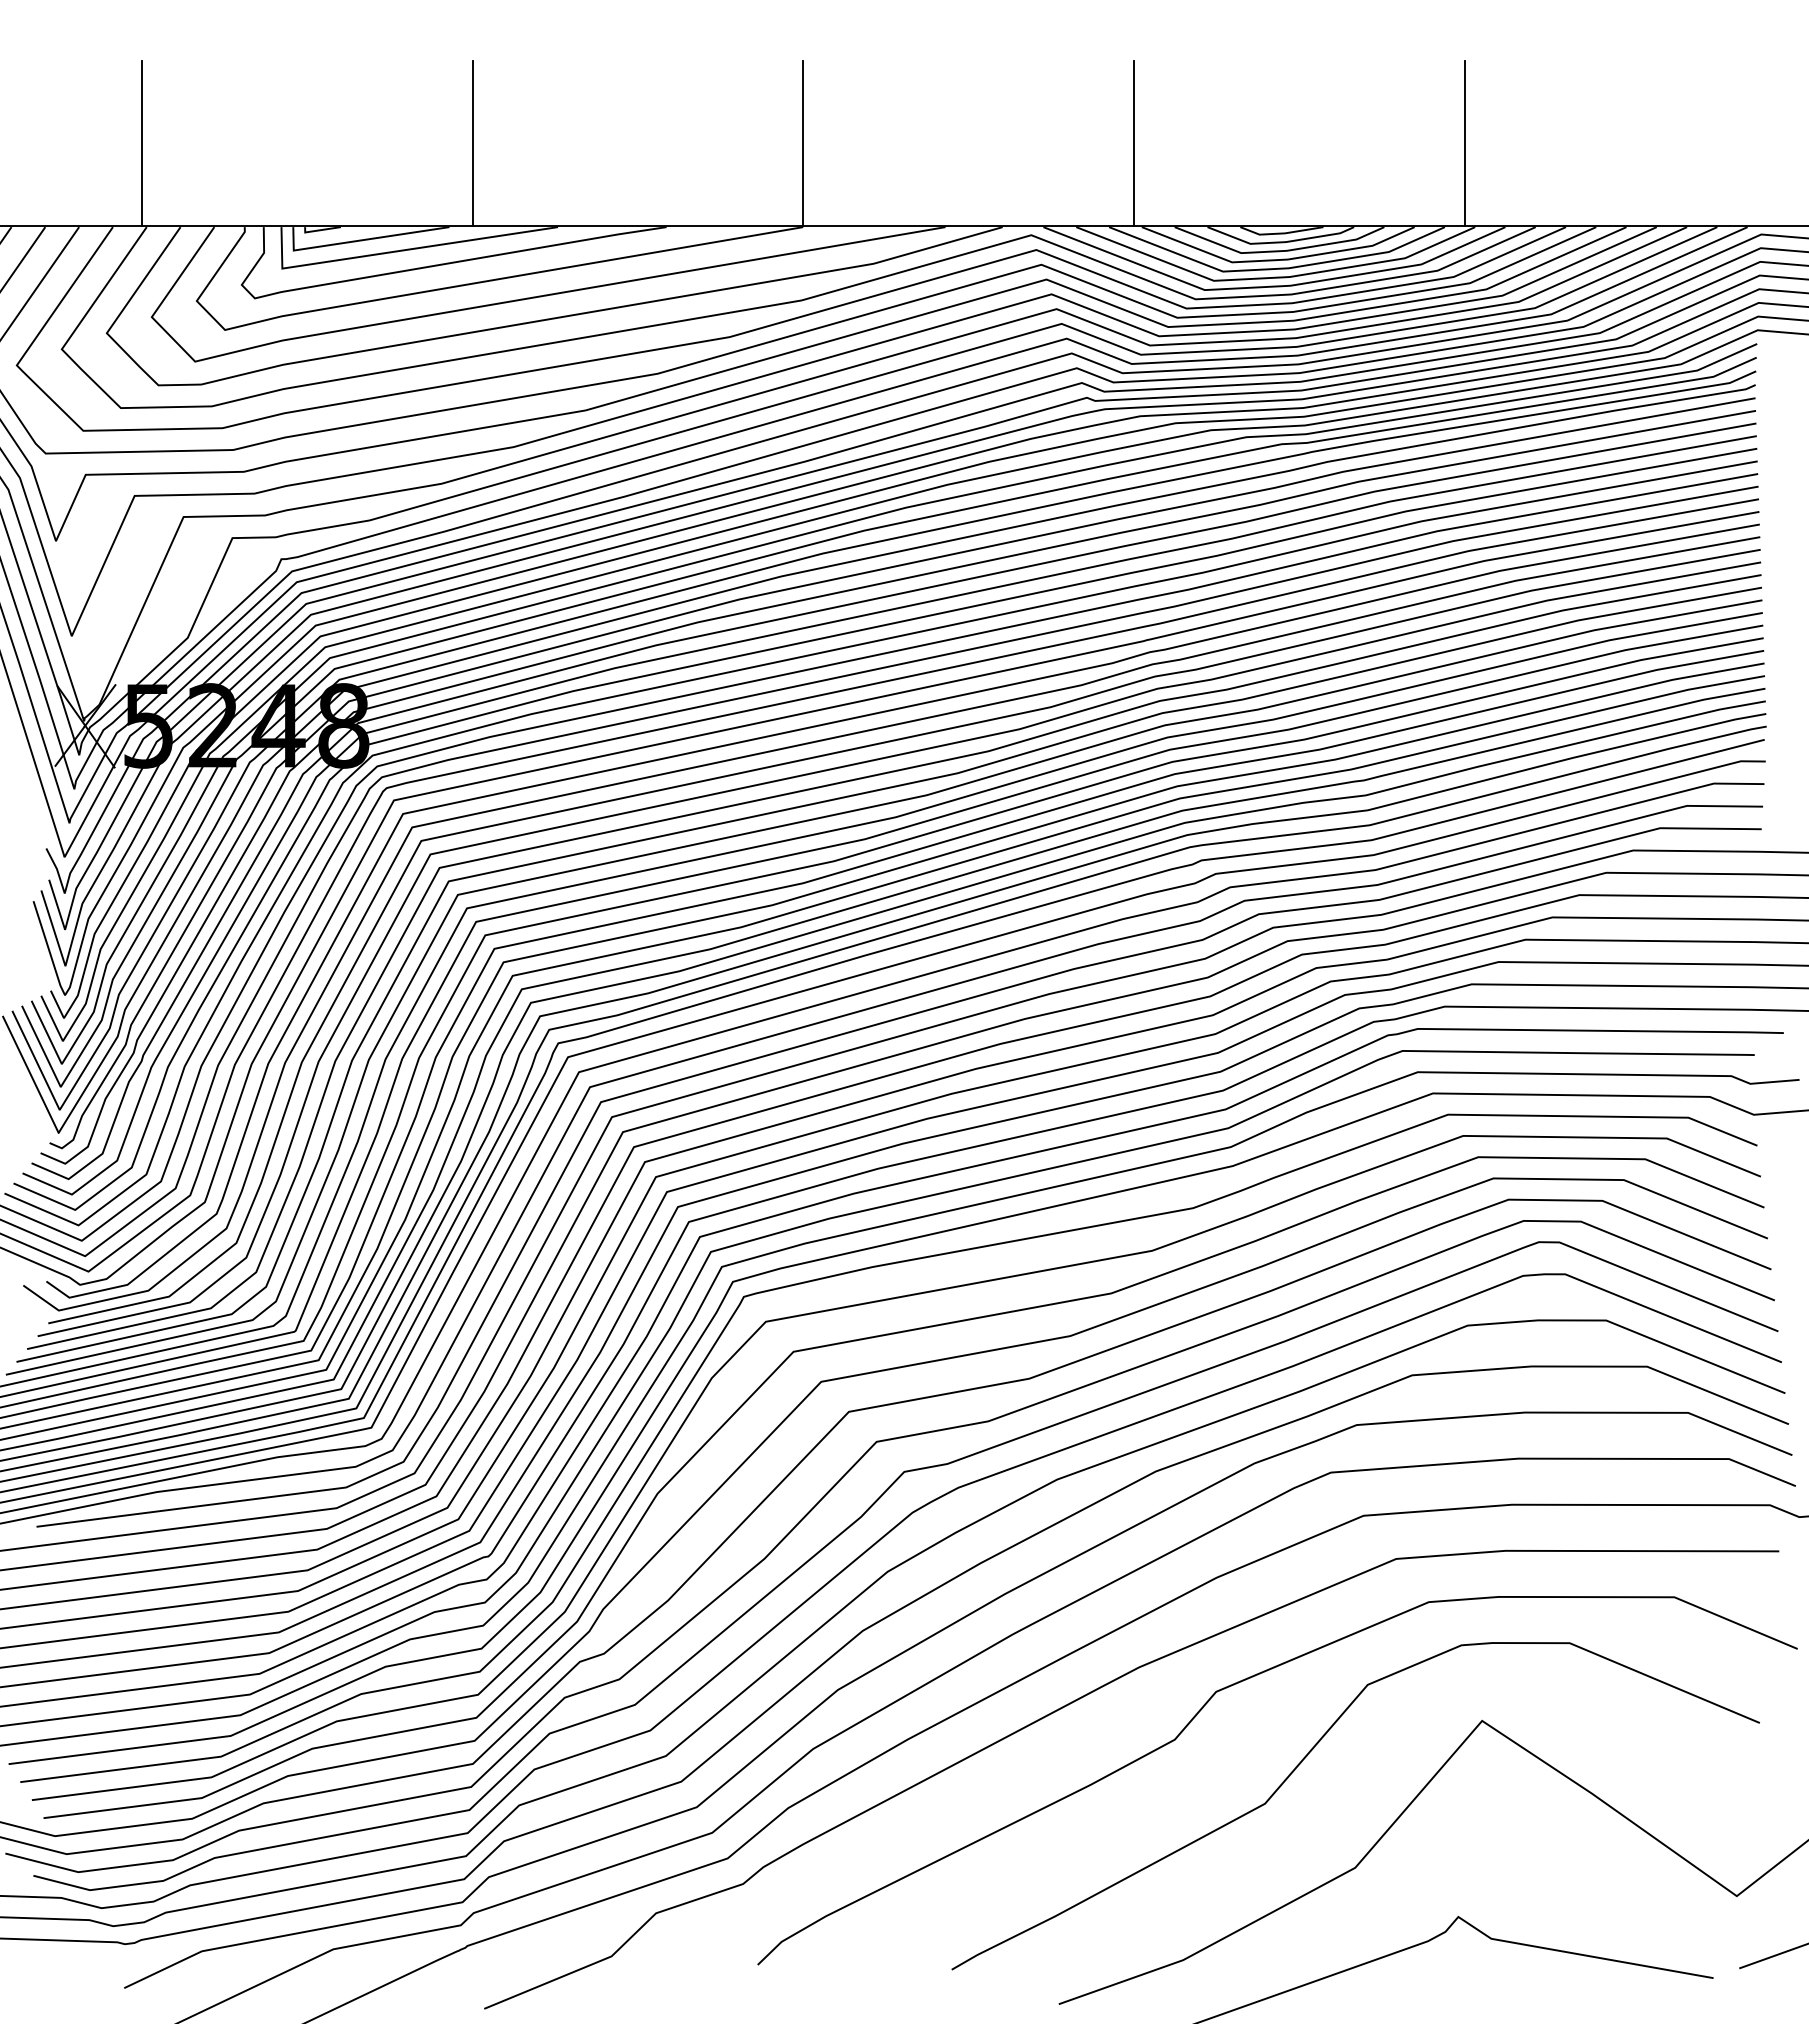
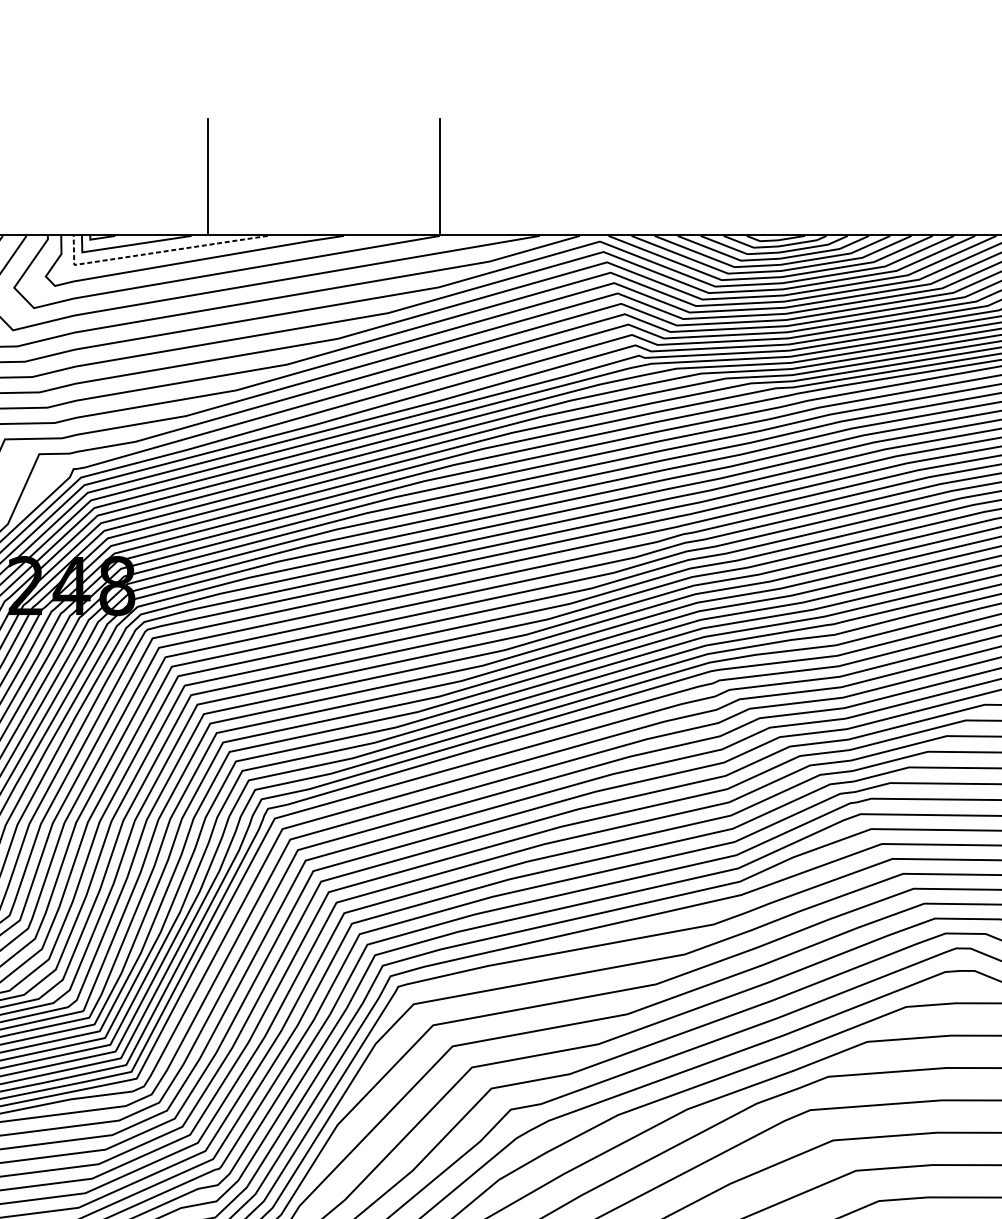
line: (1134, 143) -> (672, 177), removed
line: (1464, 143) -> (904, 177), removed
line: (398, 251) -> (155, 253), solid -> dashed

